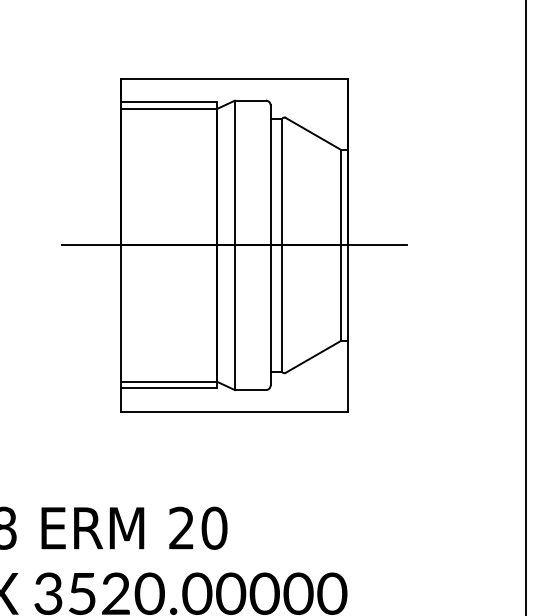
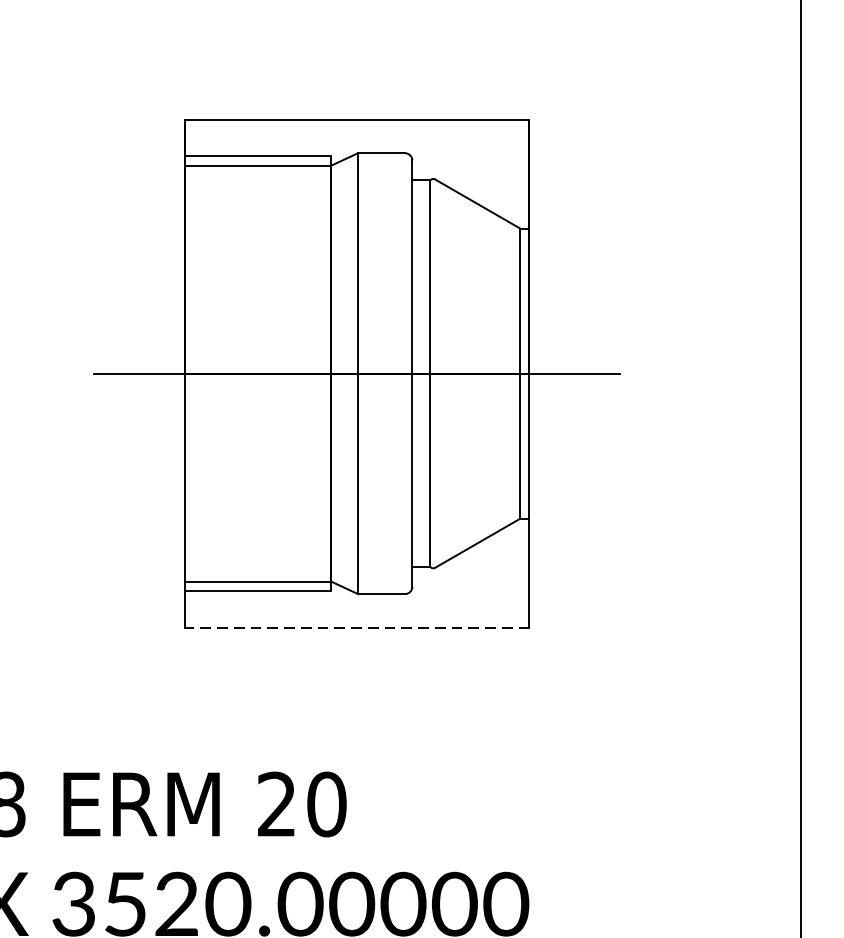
line: (233, 412) -> (355, 628), solid -> dashed

